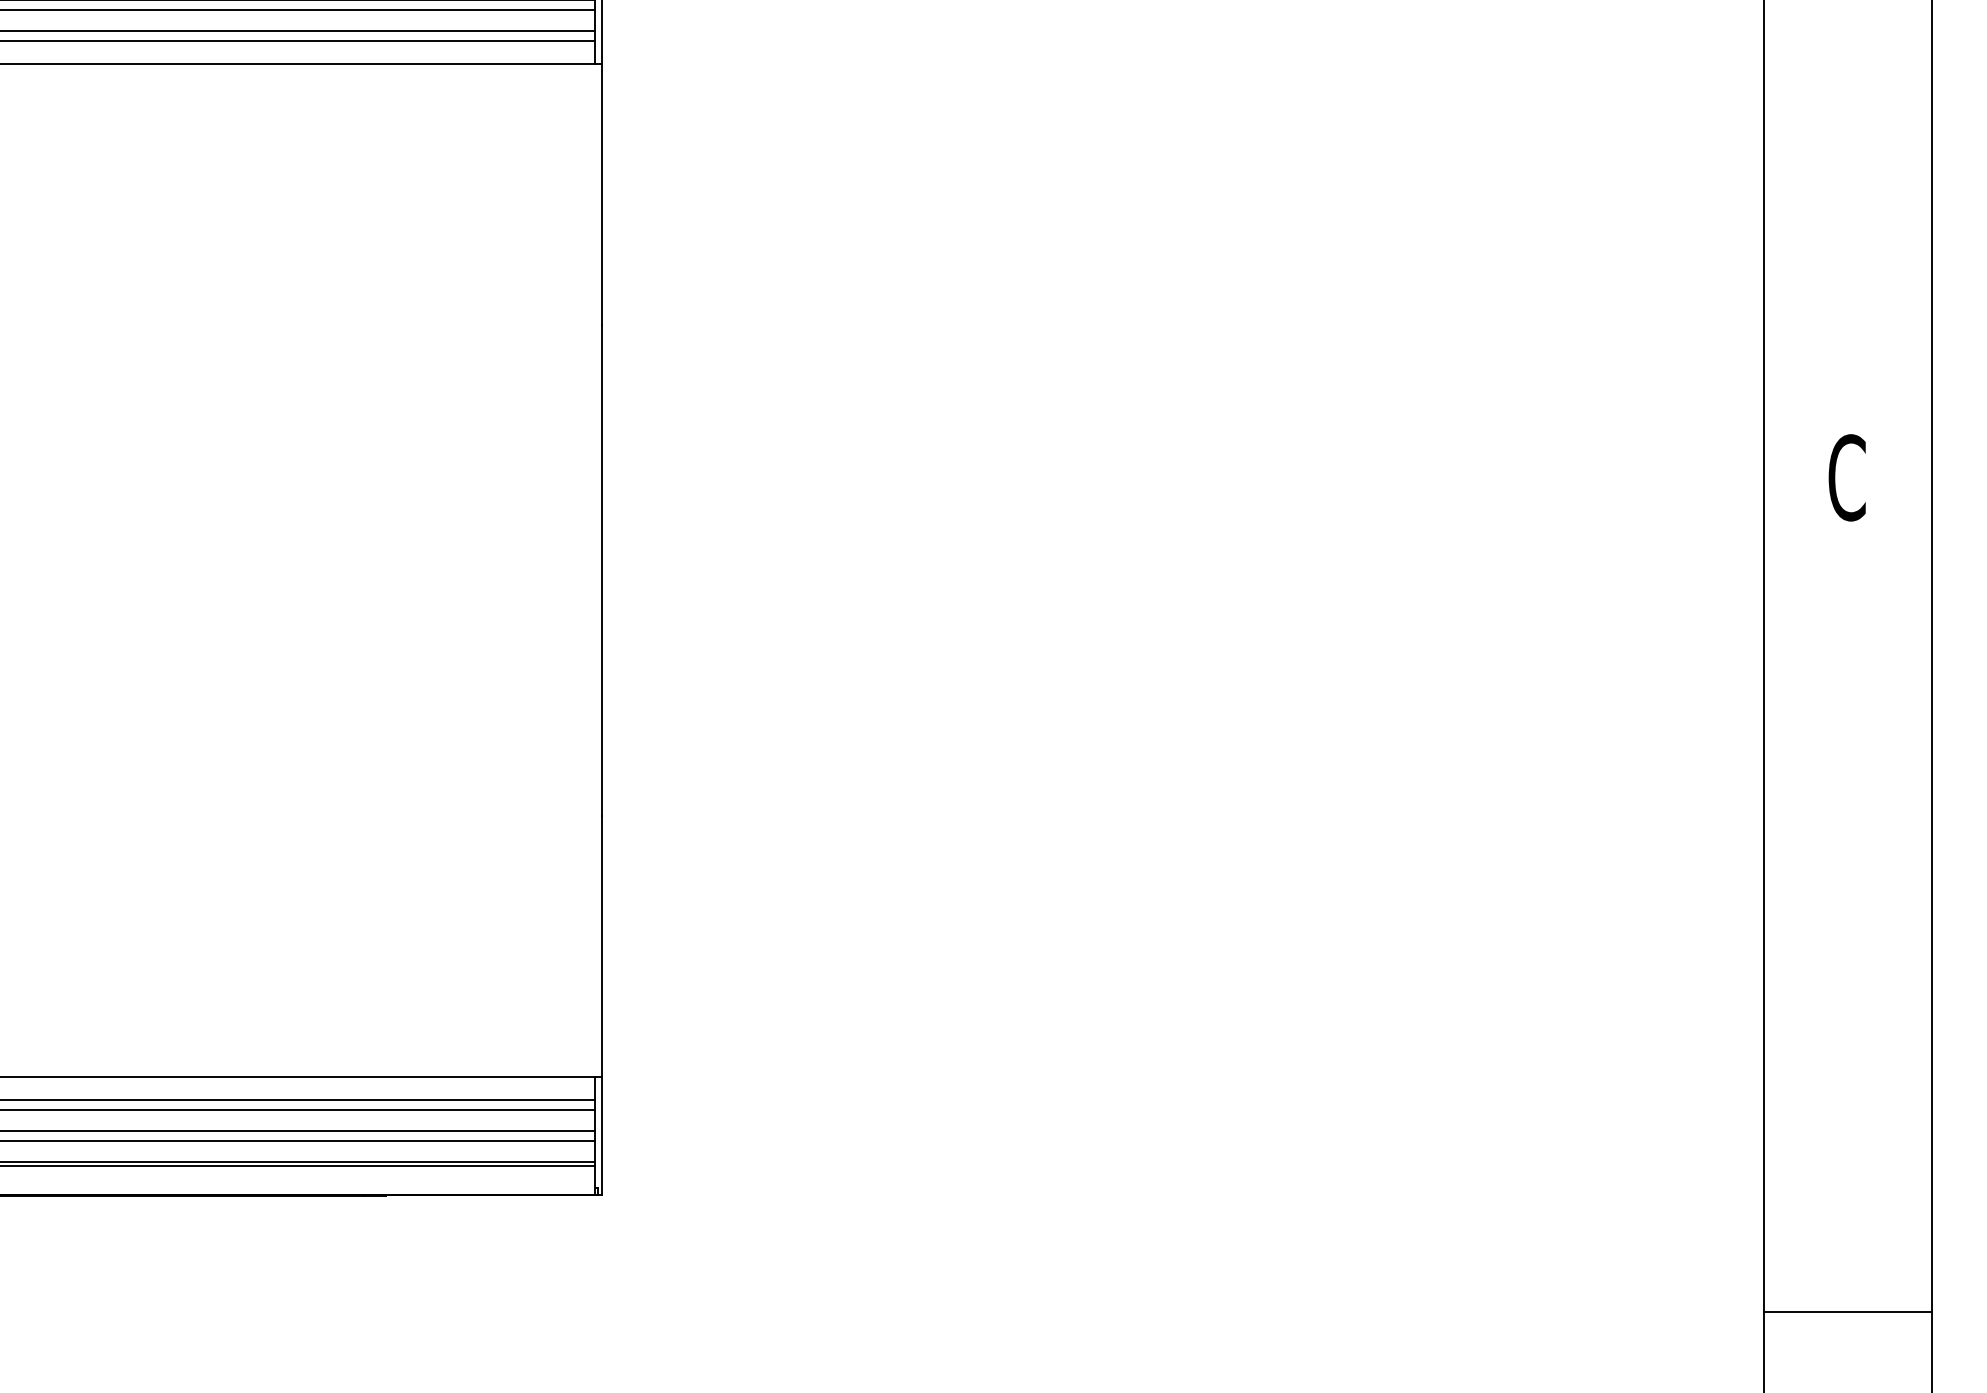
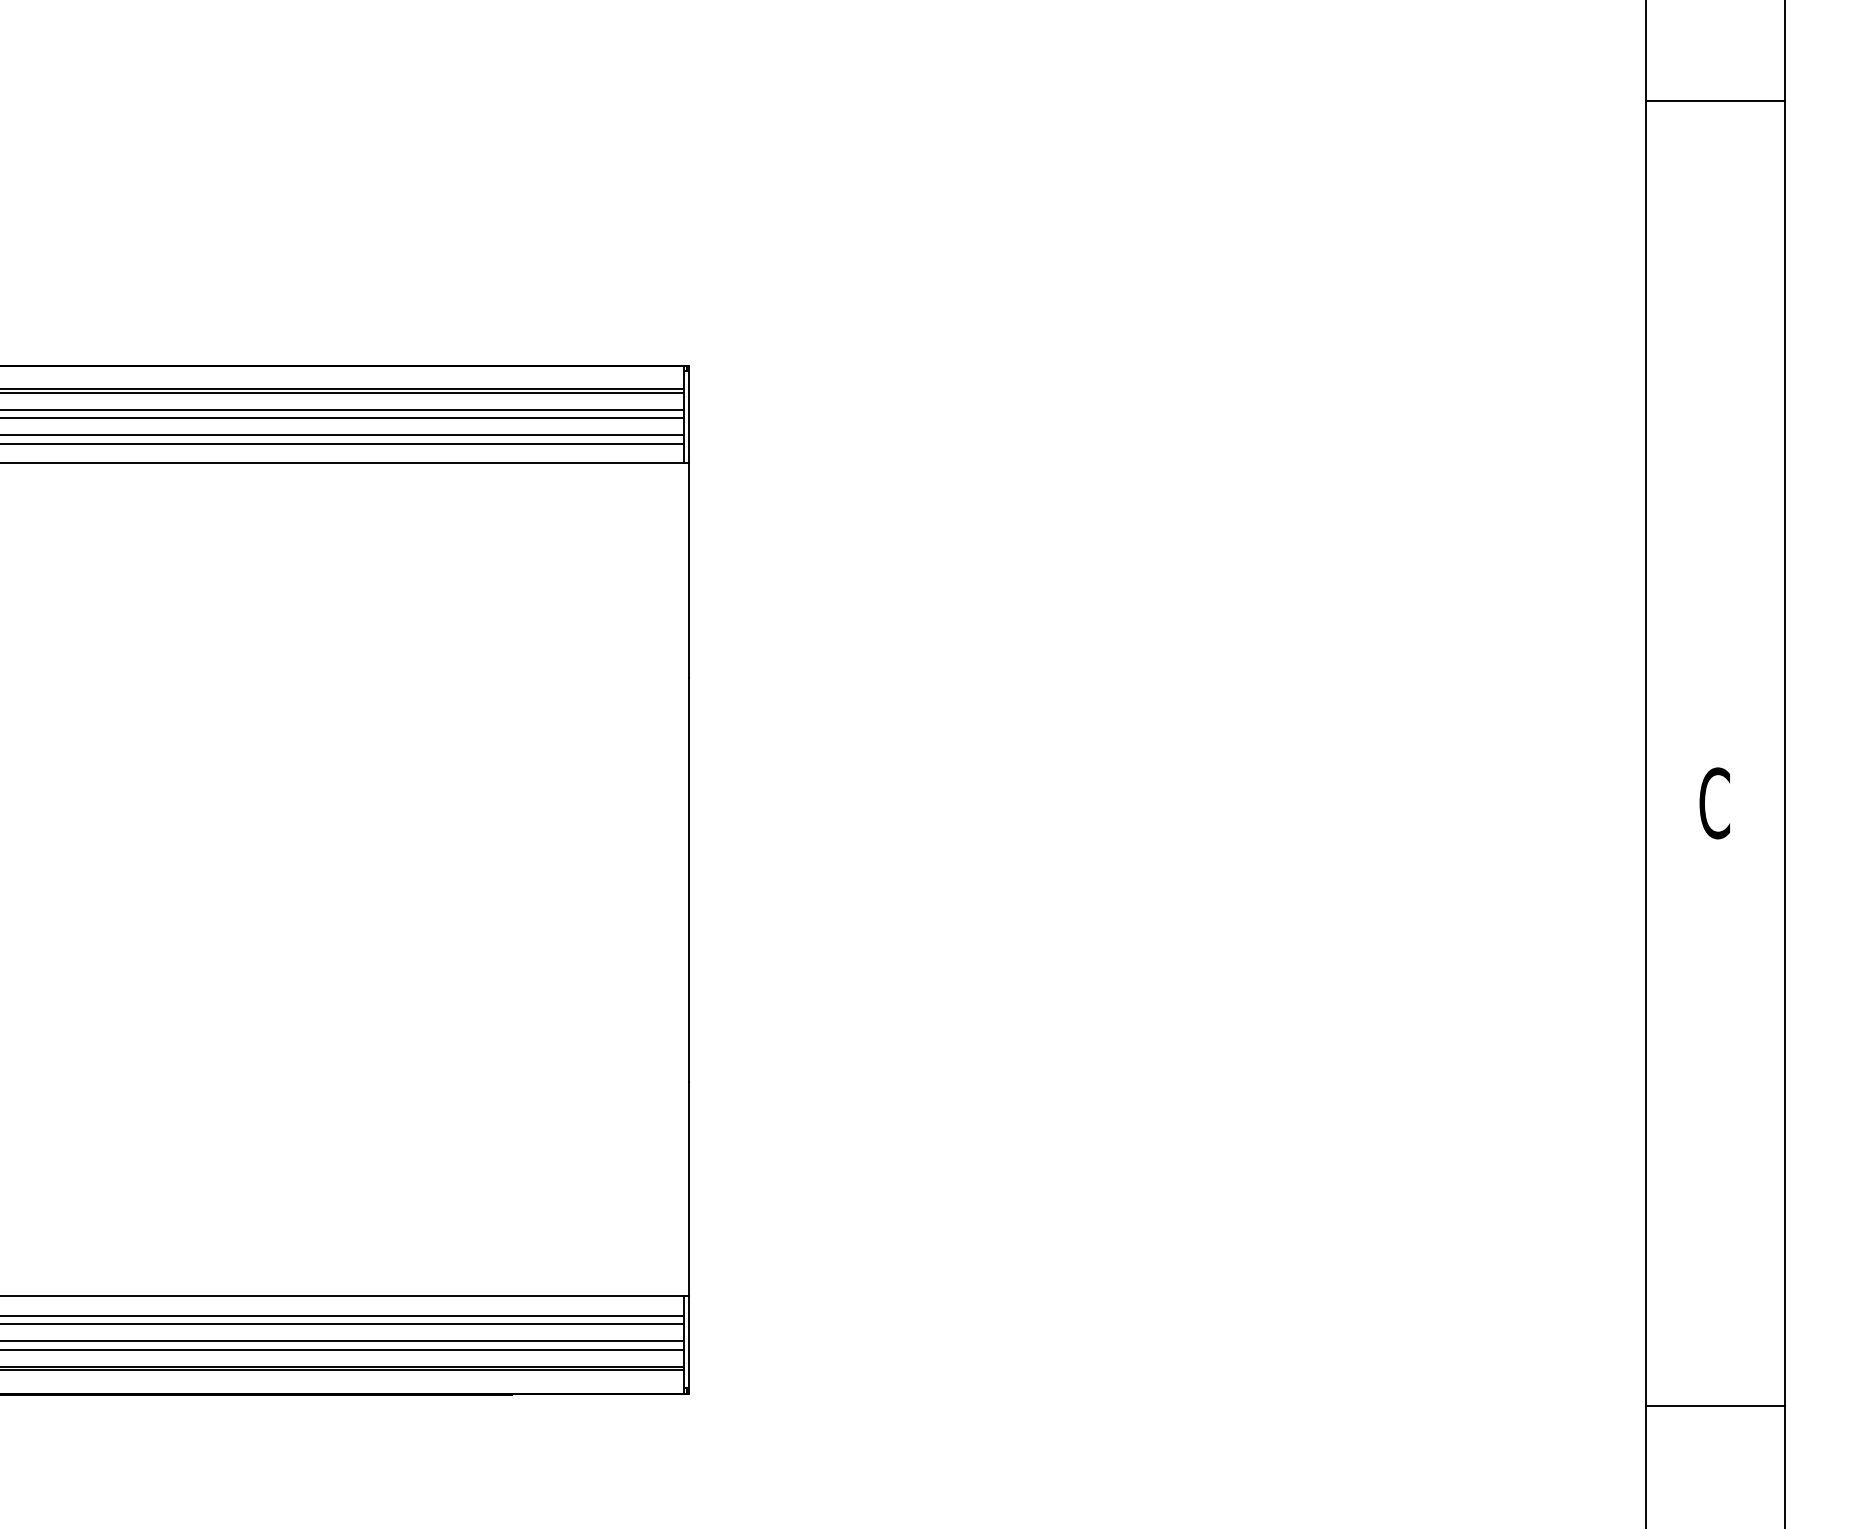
line: (1848, 1312) -> (1715, 1406), moved

